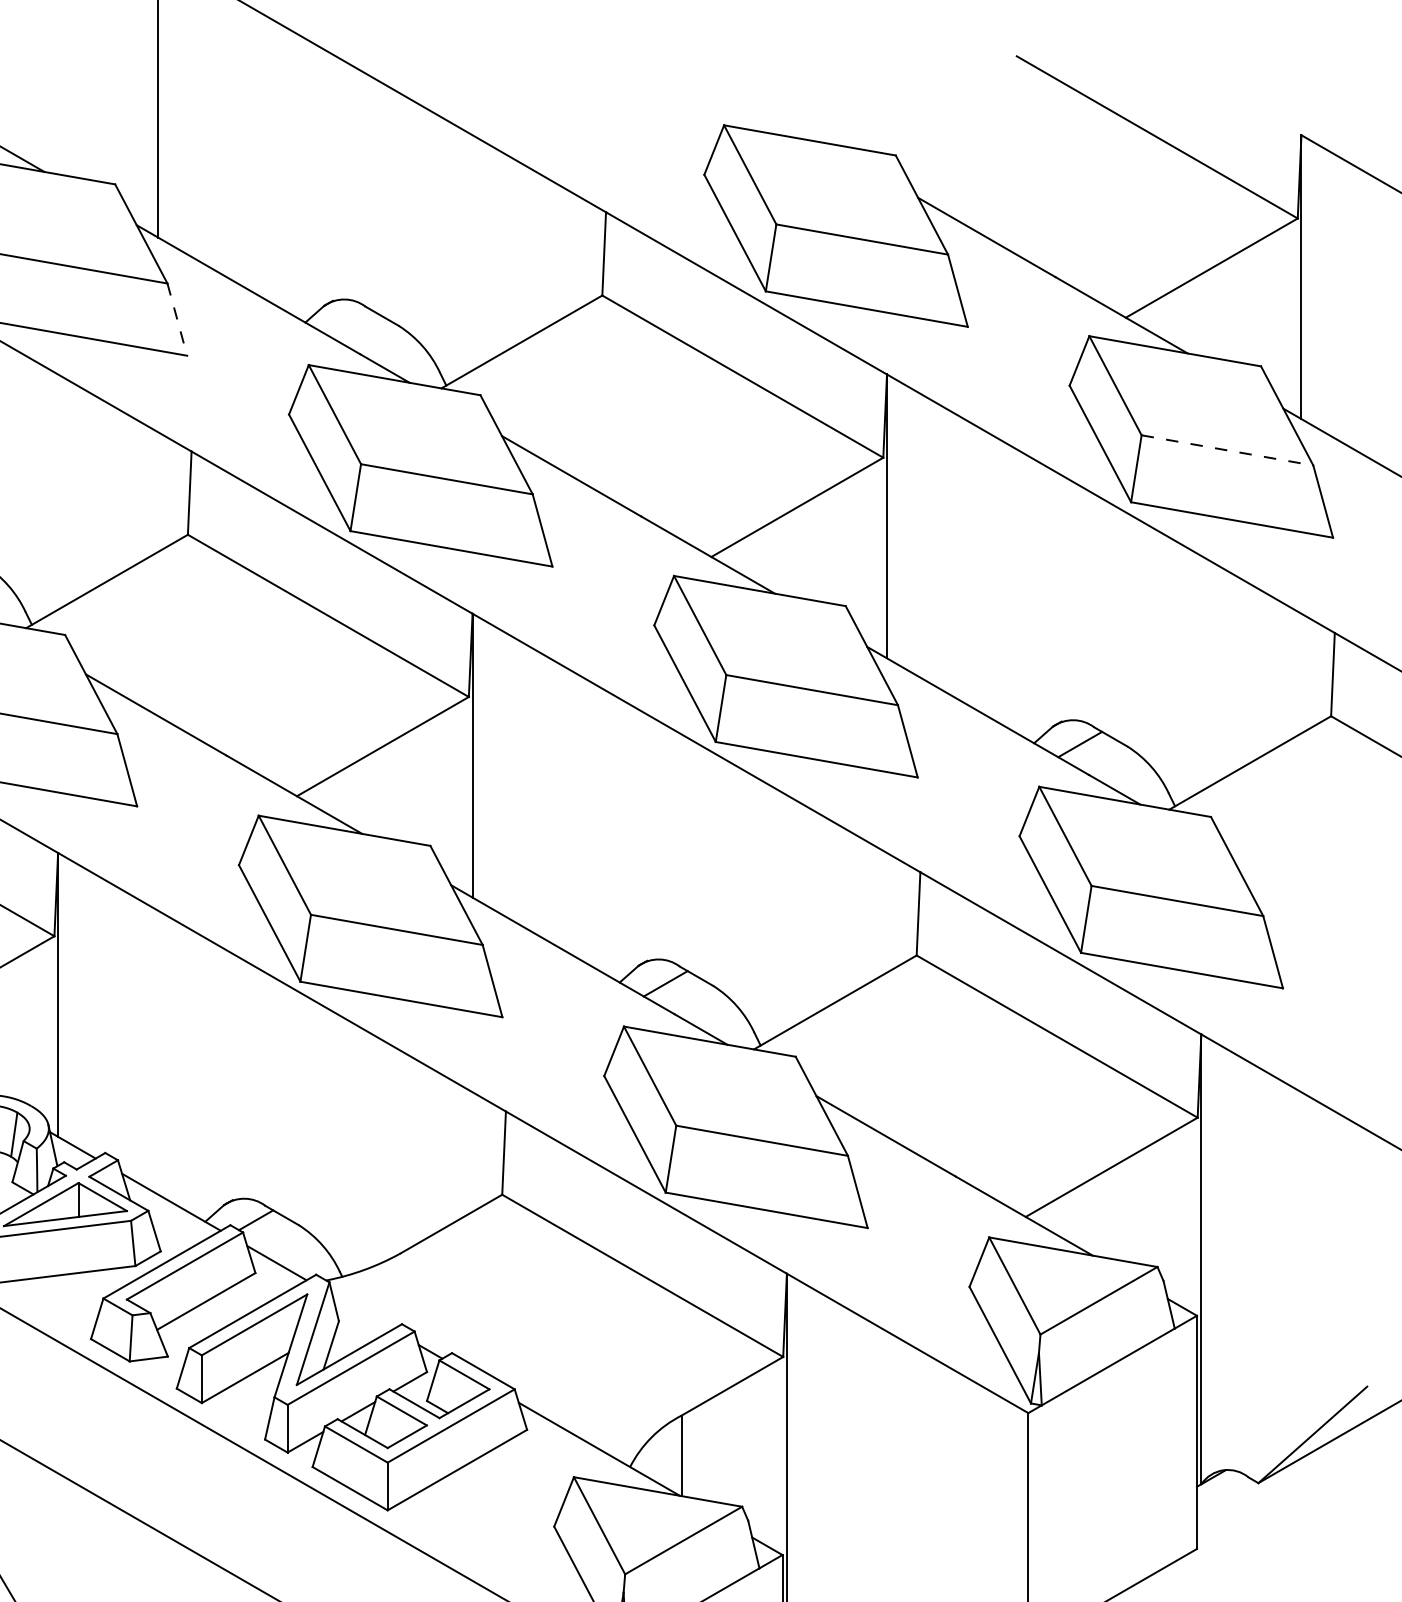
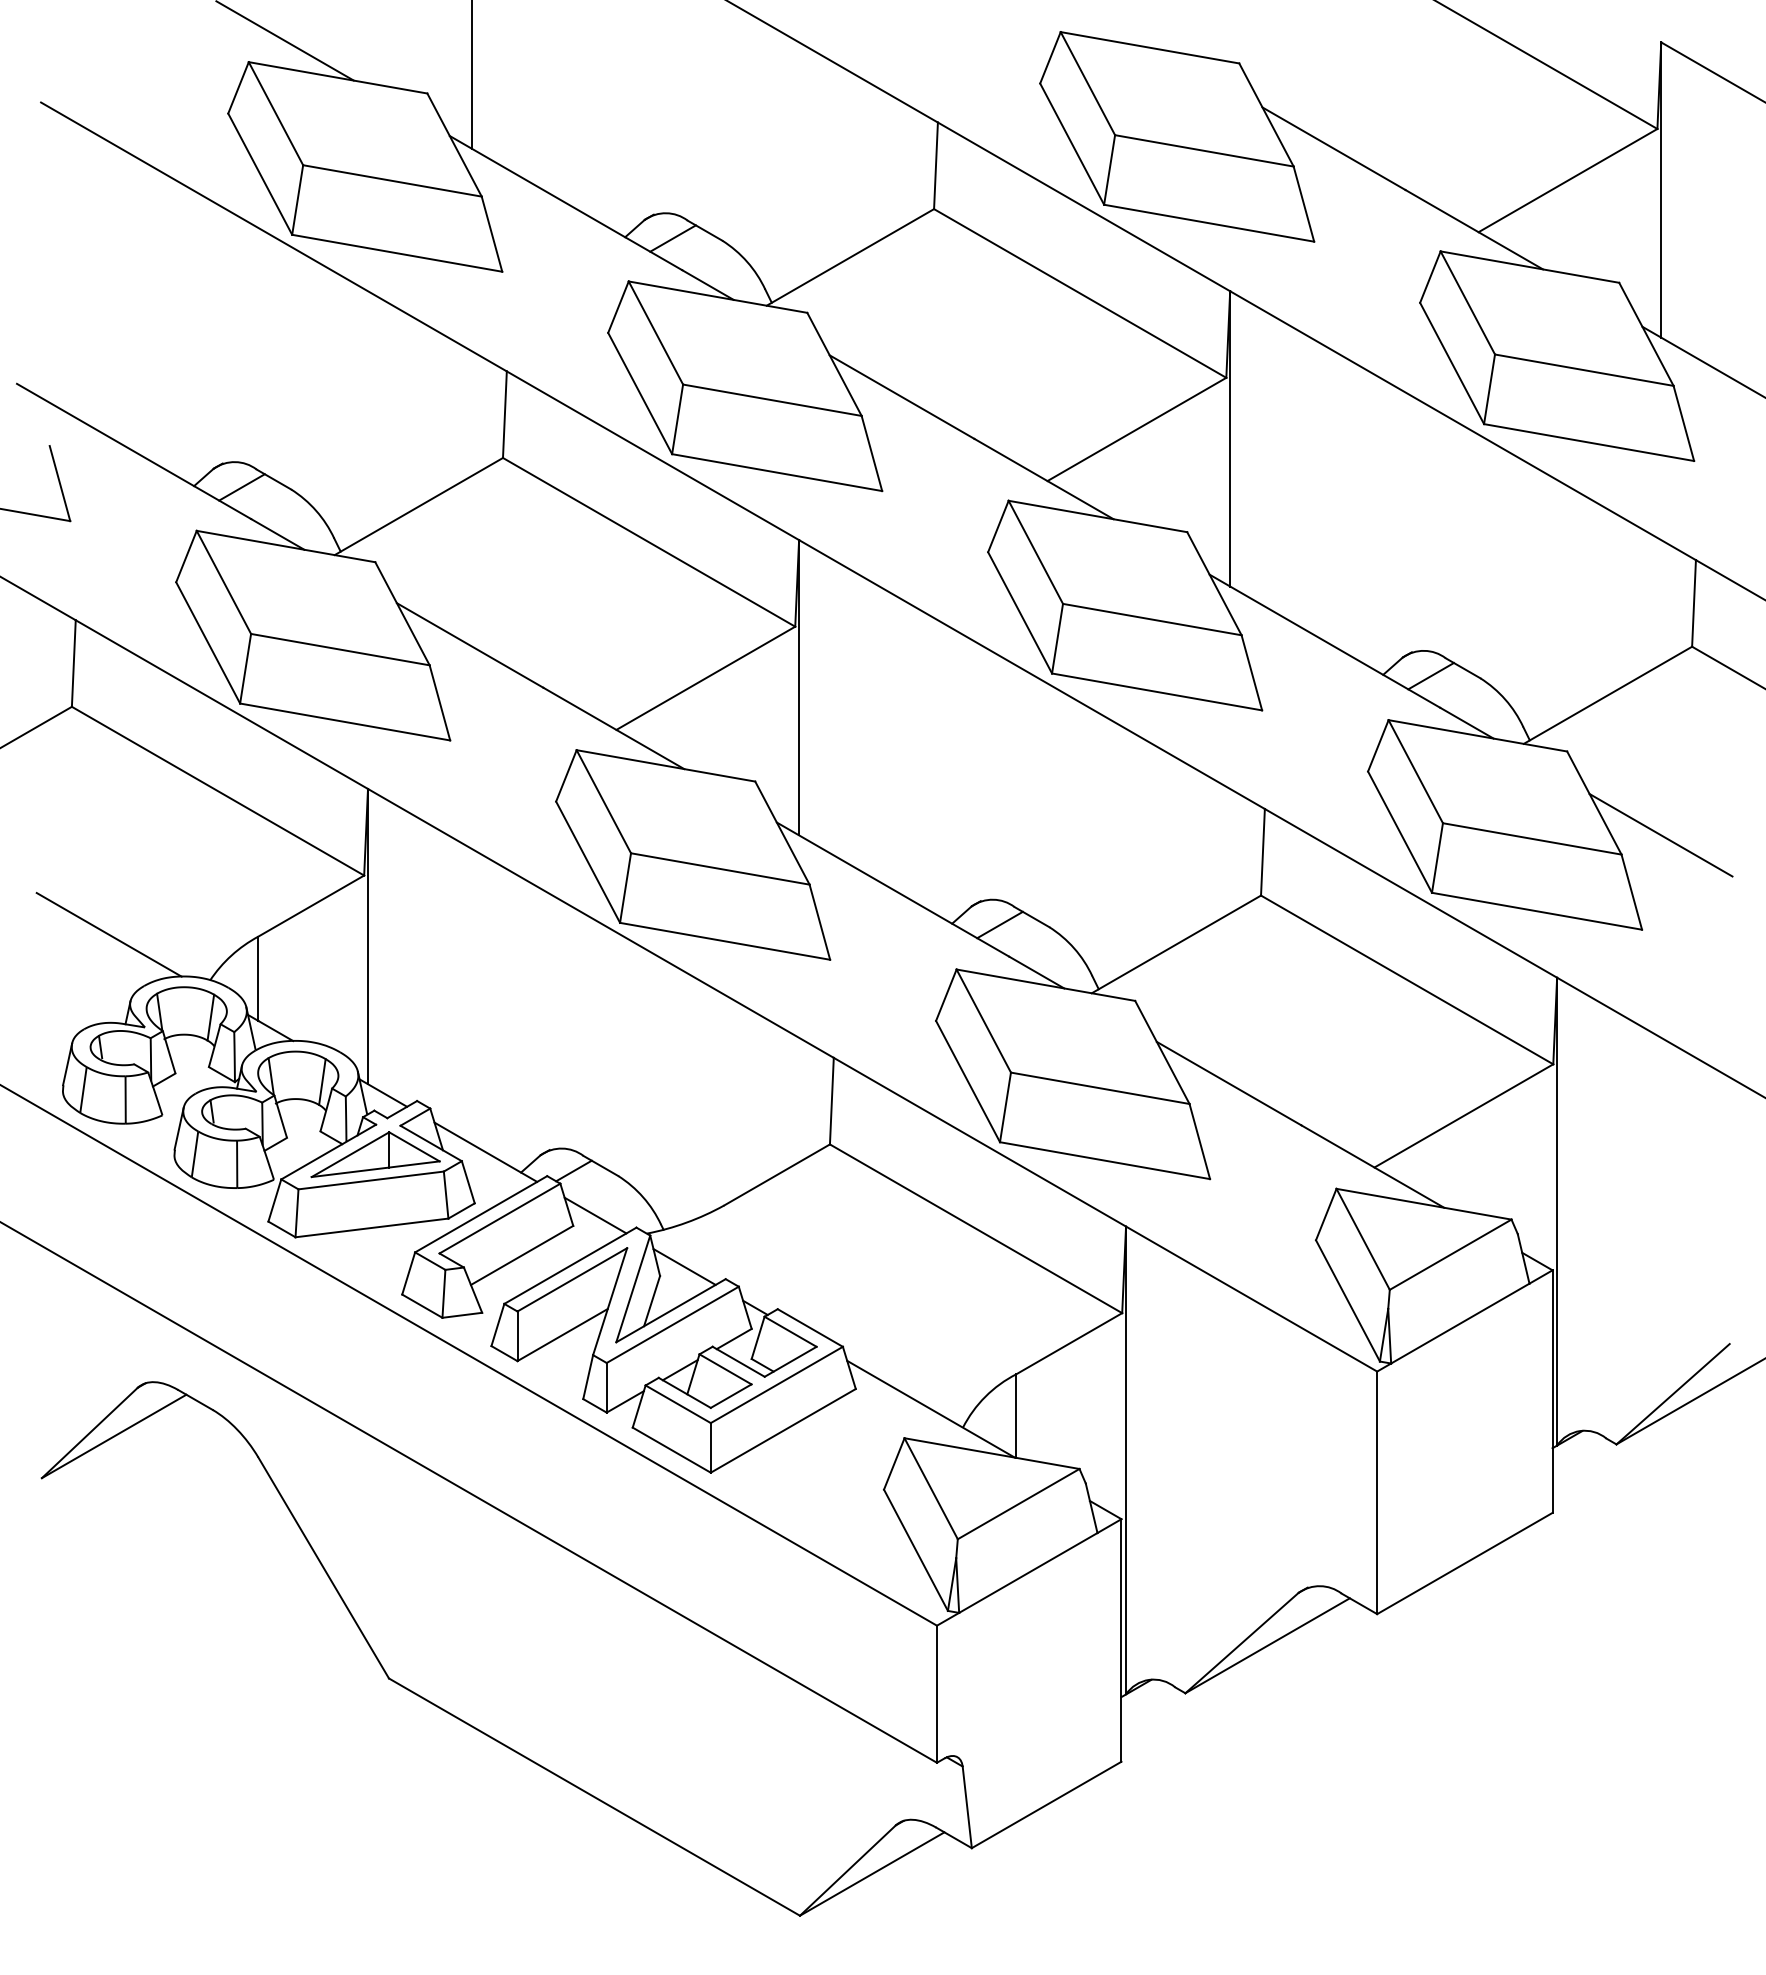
line: (177, 319) -> (492, 234), dashed -> solid
line: (350, 323) -> (672, 238), added
line: (1227, 450) -> (1584, 370), dashed -> solid
line: (1300, 896) -> (1660, 834), added
line: (362, 1312) -> (684, 1266), added

